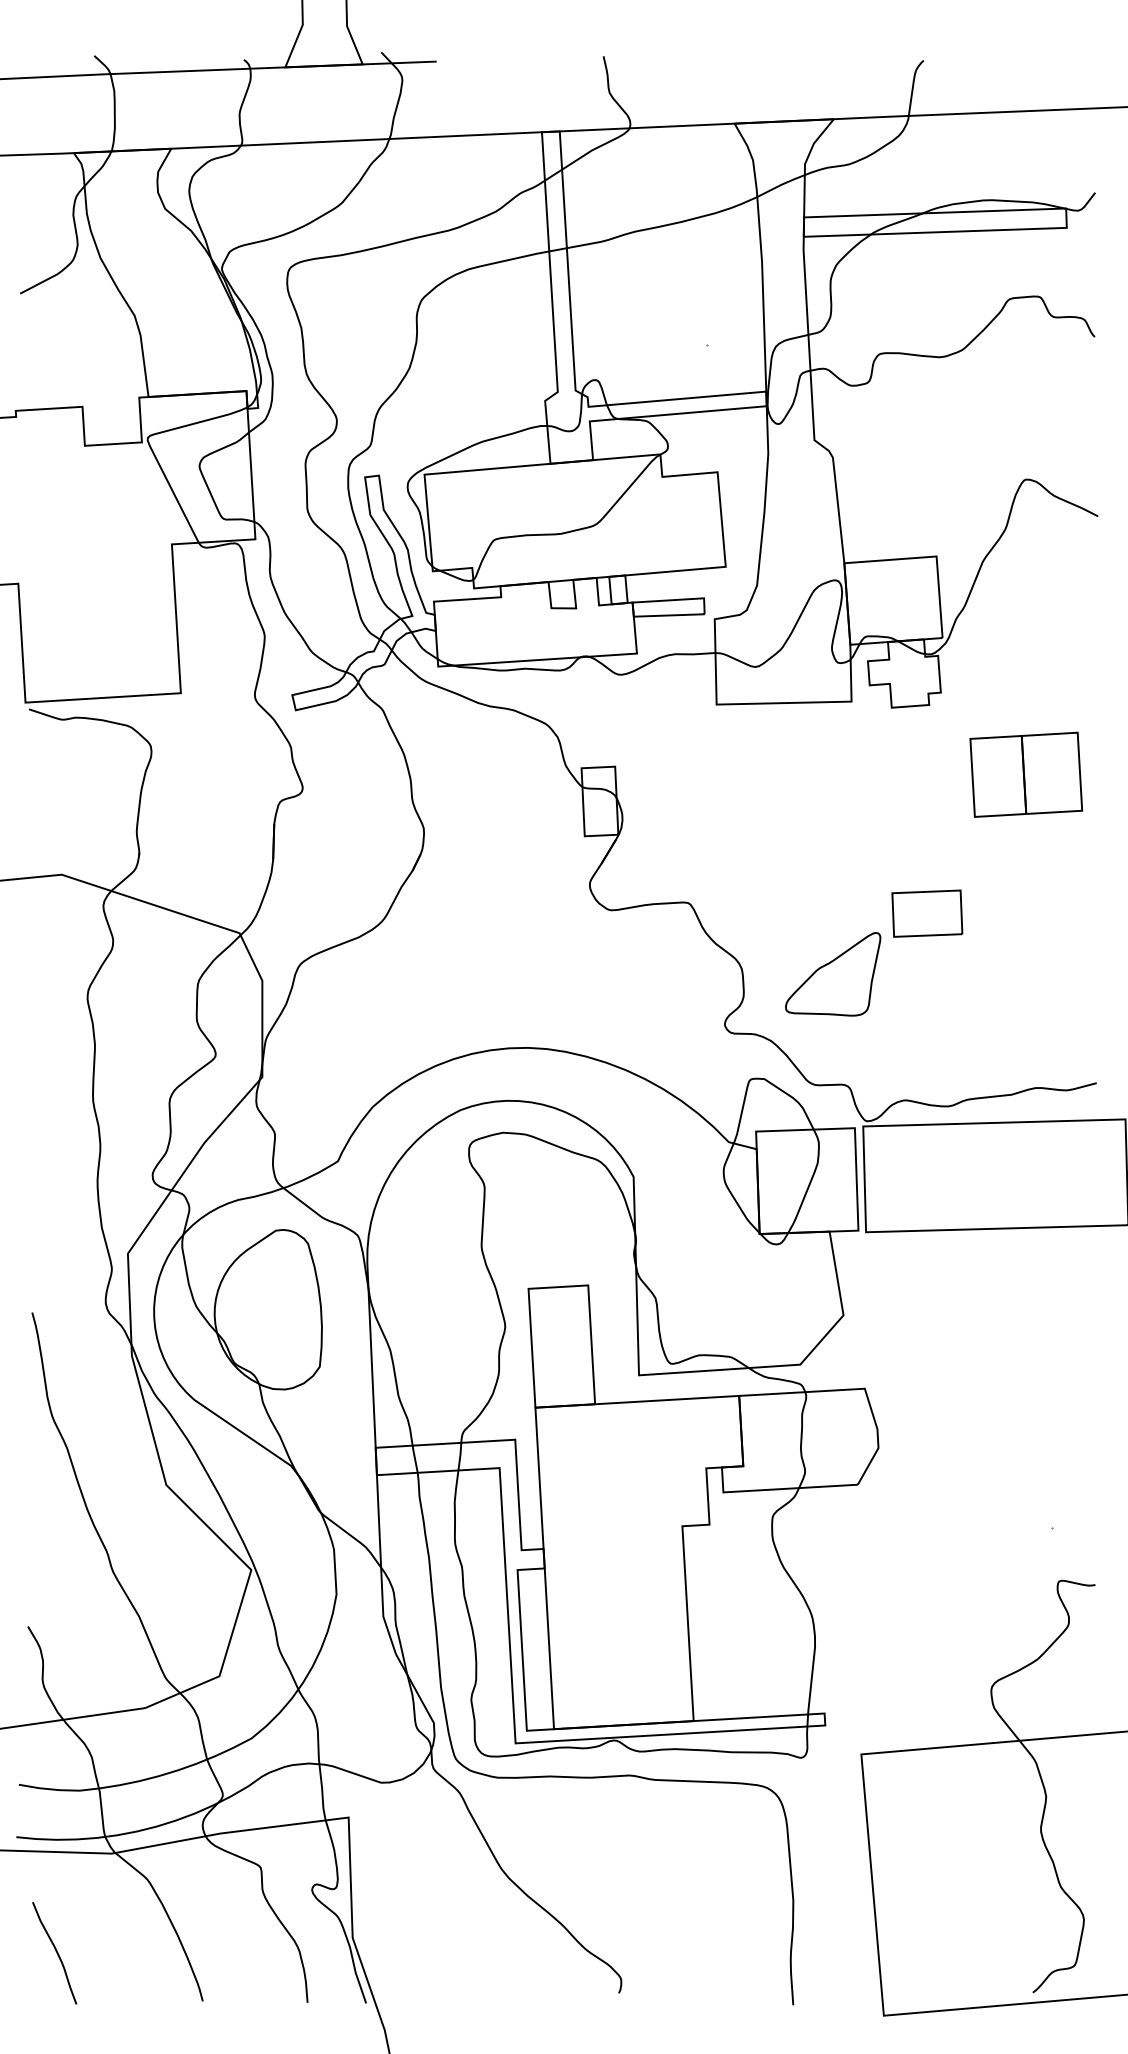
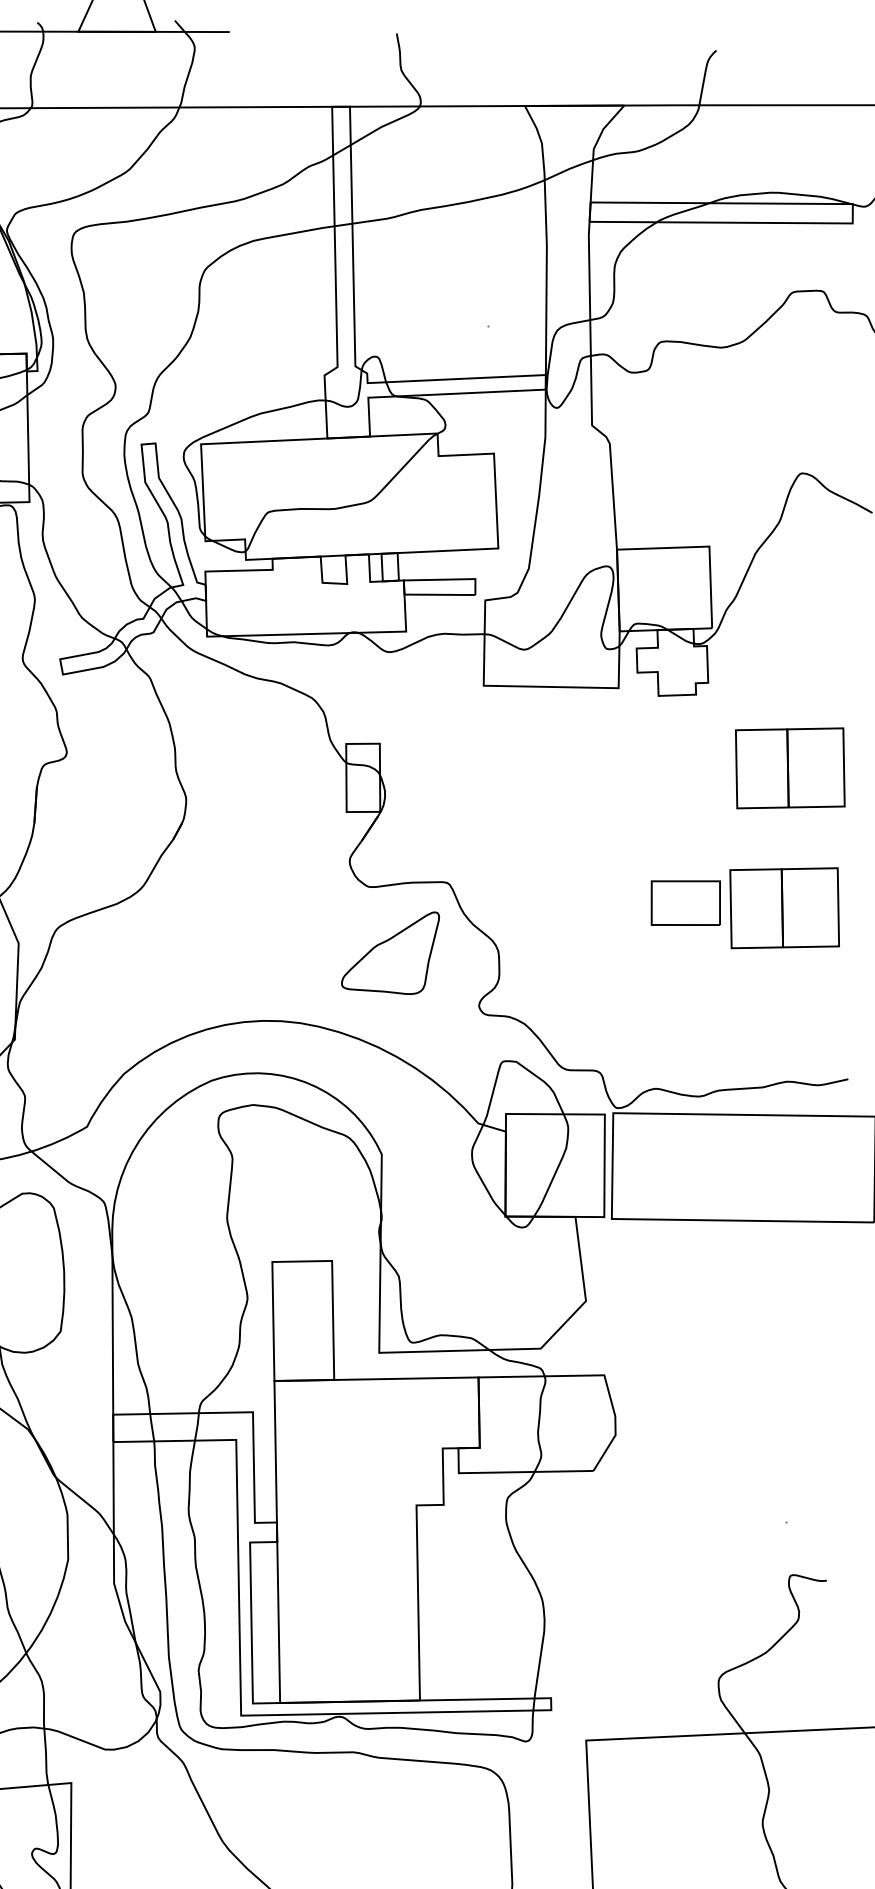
part: (1026, 914) -> (784, 907), added
part: (833, 974) -> (390, 952), moved

